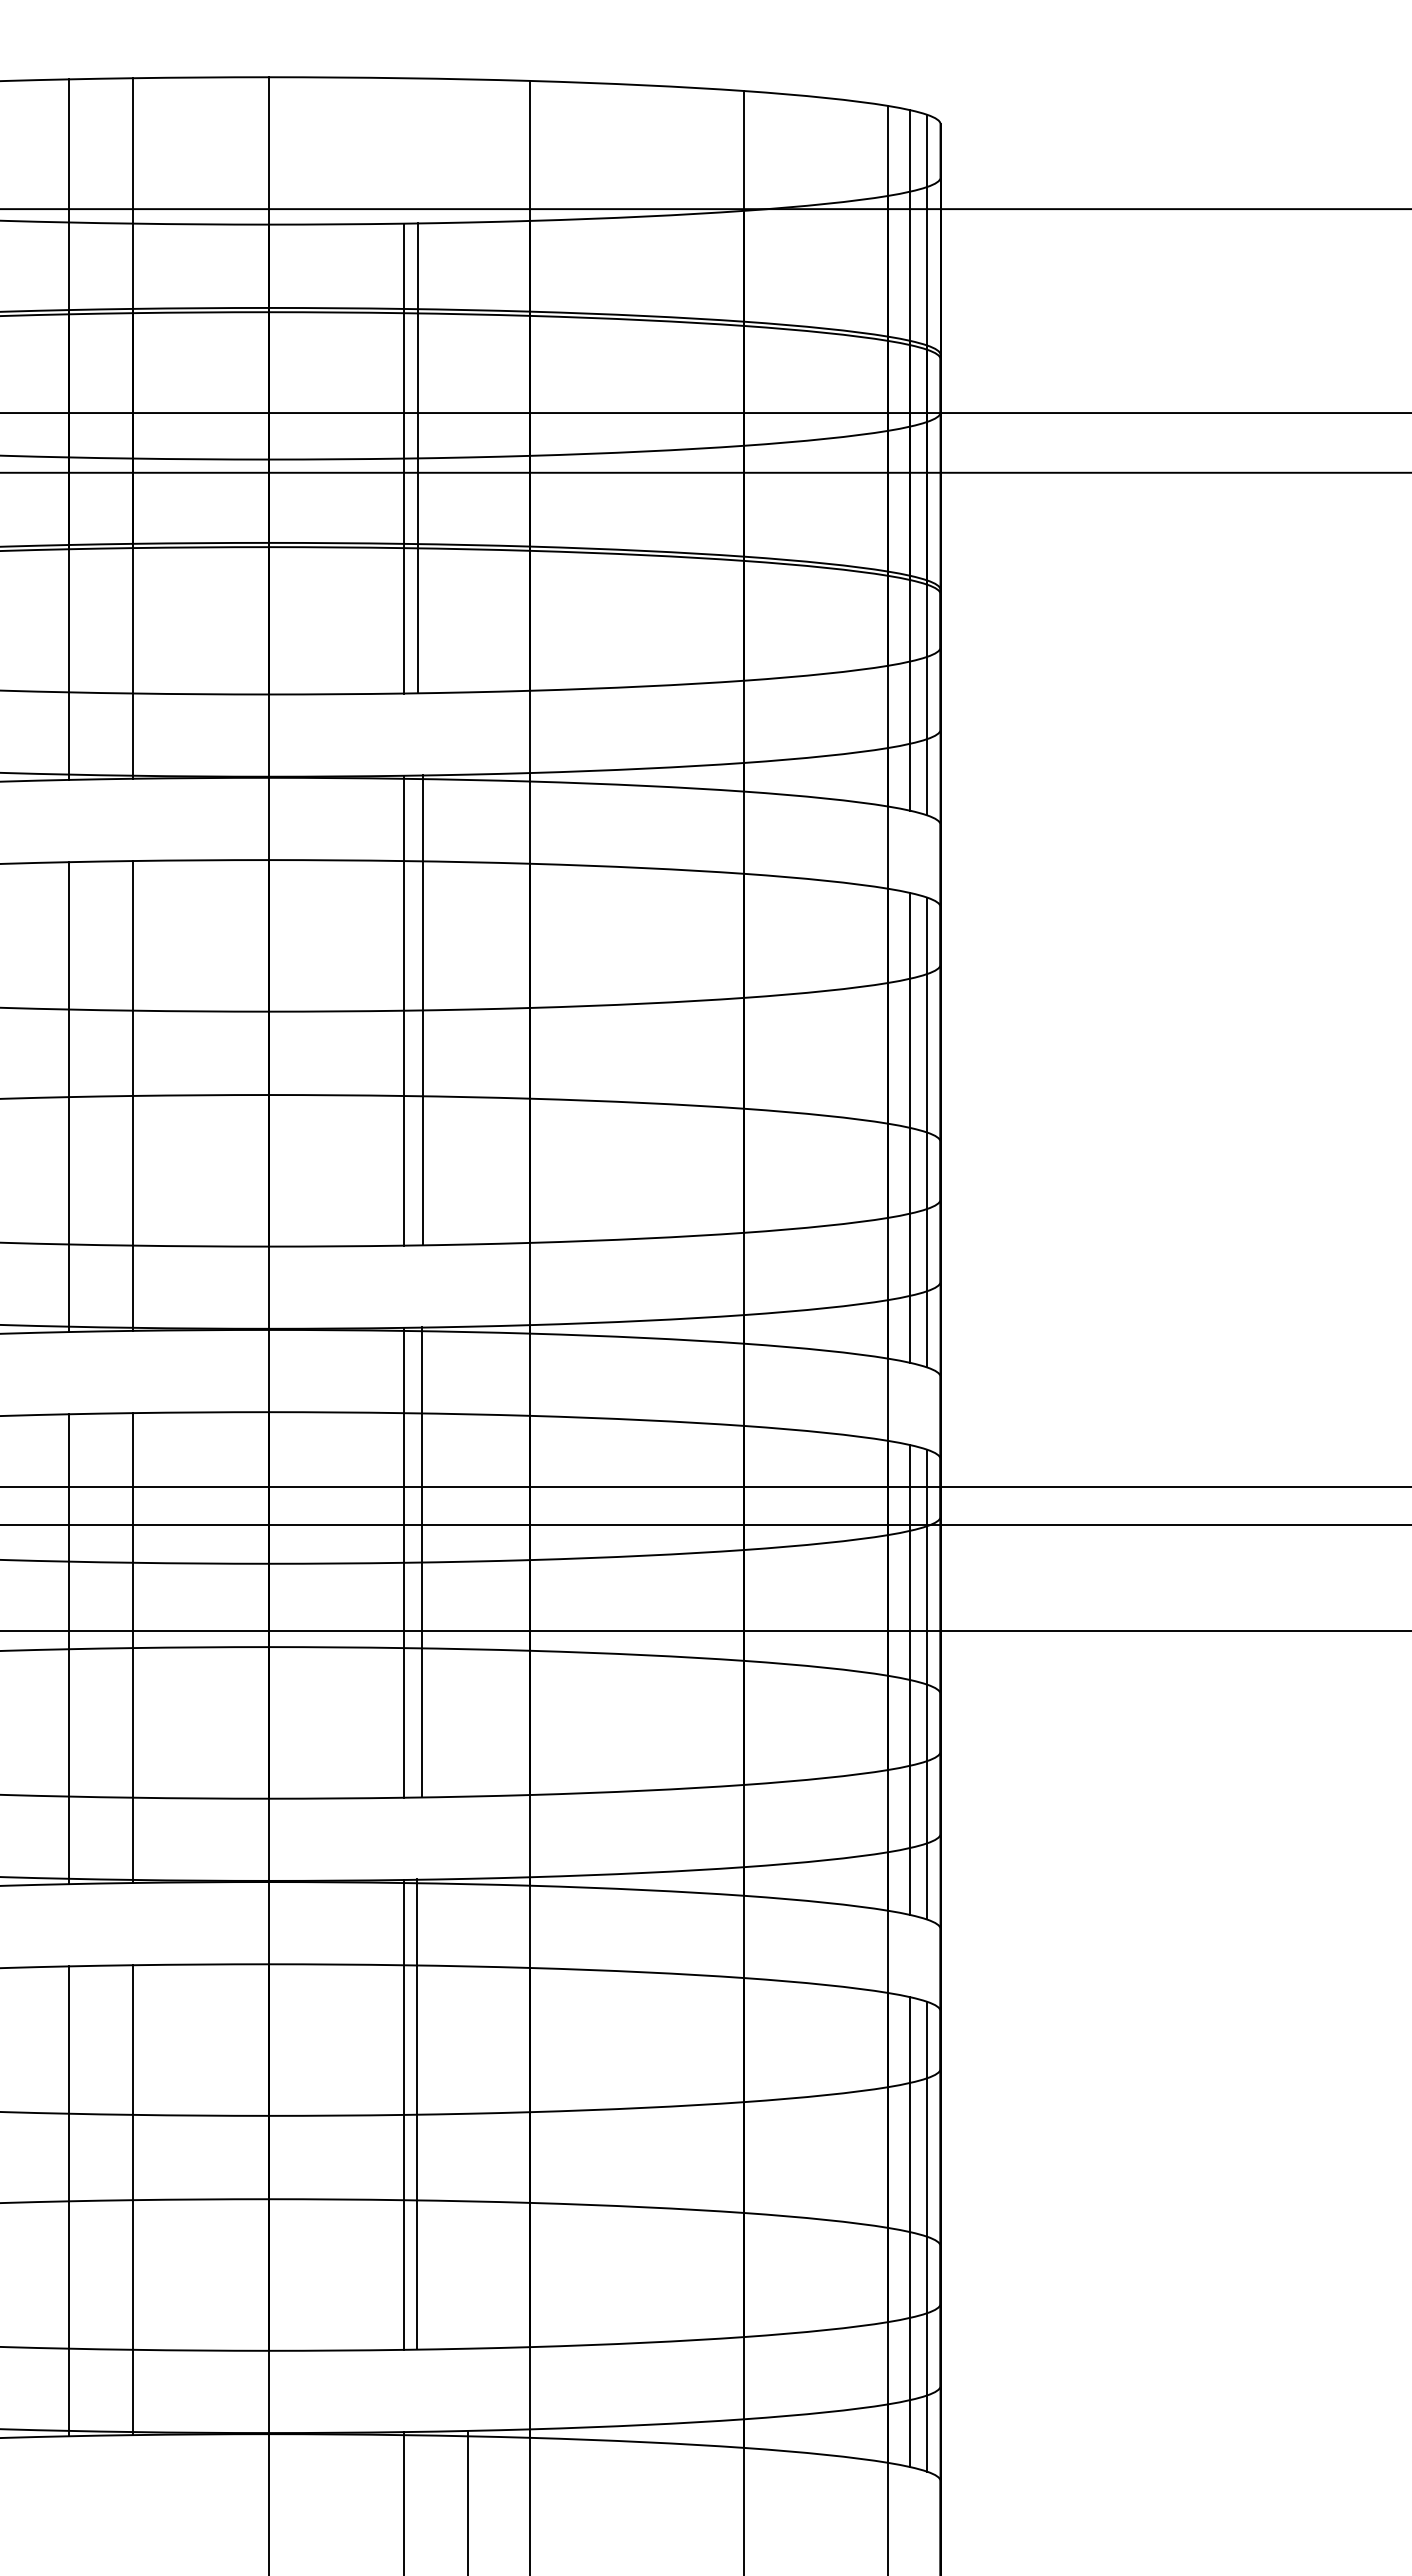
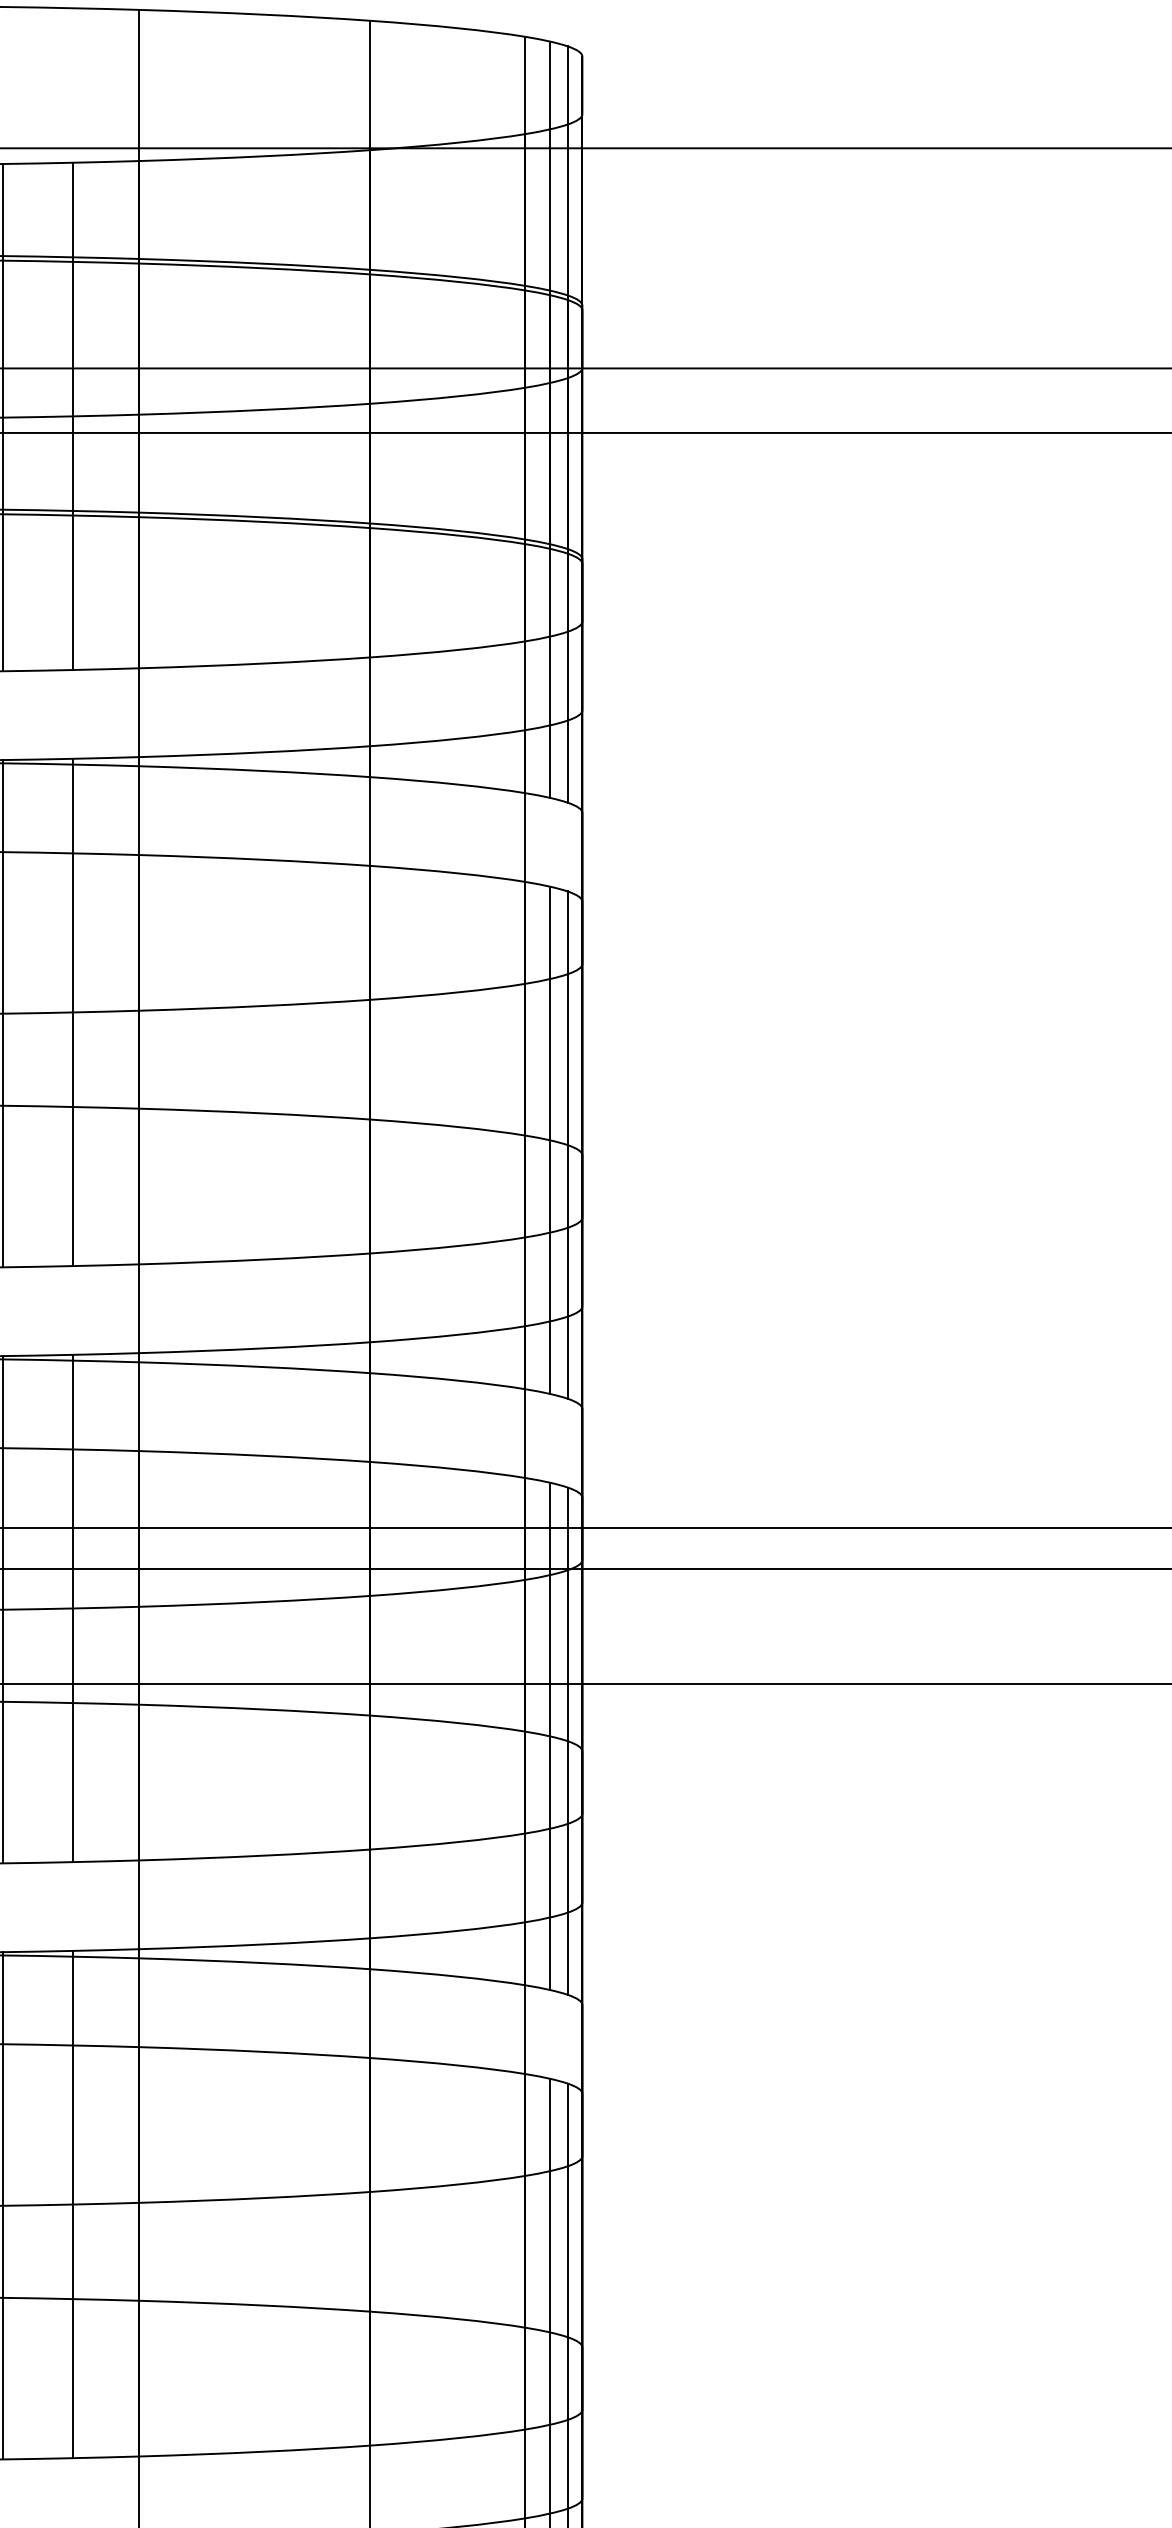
line: (418, 457) -> (72, 416), moved
line: (423, 1009) -> (72, 1012), moved
line: (422, 1561) -> (72, 1608), moved
line: (417, 2113) -> (72, 2204), moved

